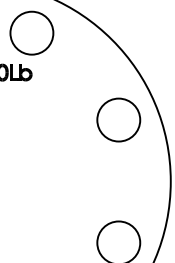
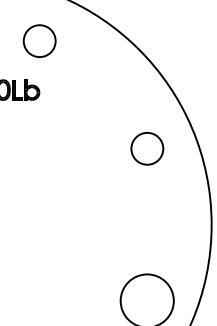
circle: (31, 32) -> (39, 40), size x0.6
circle: (118, 119) -> (146, 148), size x0.6

